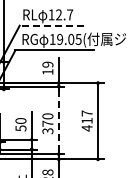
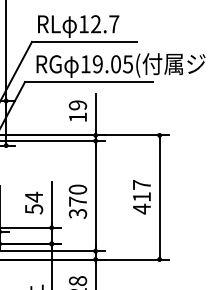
line: (51, 25) -> (83, 41), dashed -> solid
text: (20, 120) -> (33, 196), 50 -> 54
line: (58, 120) -> (95, 196), dashed -> solid

